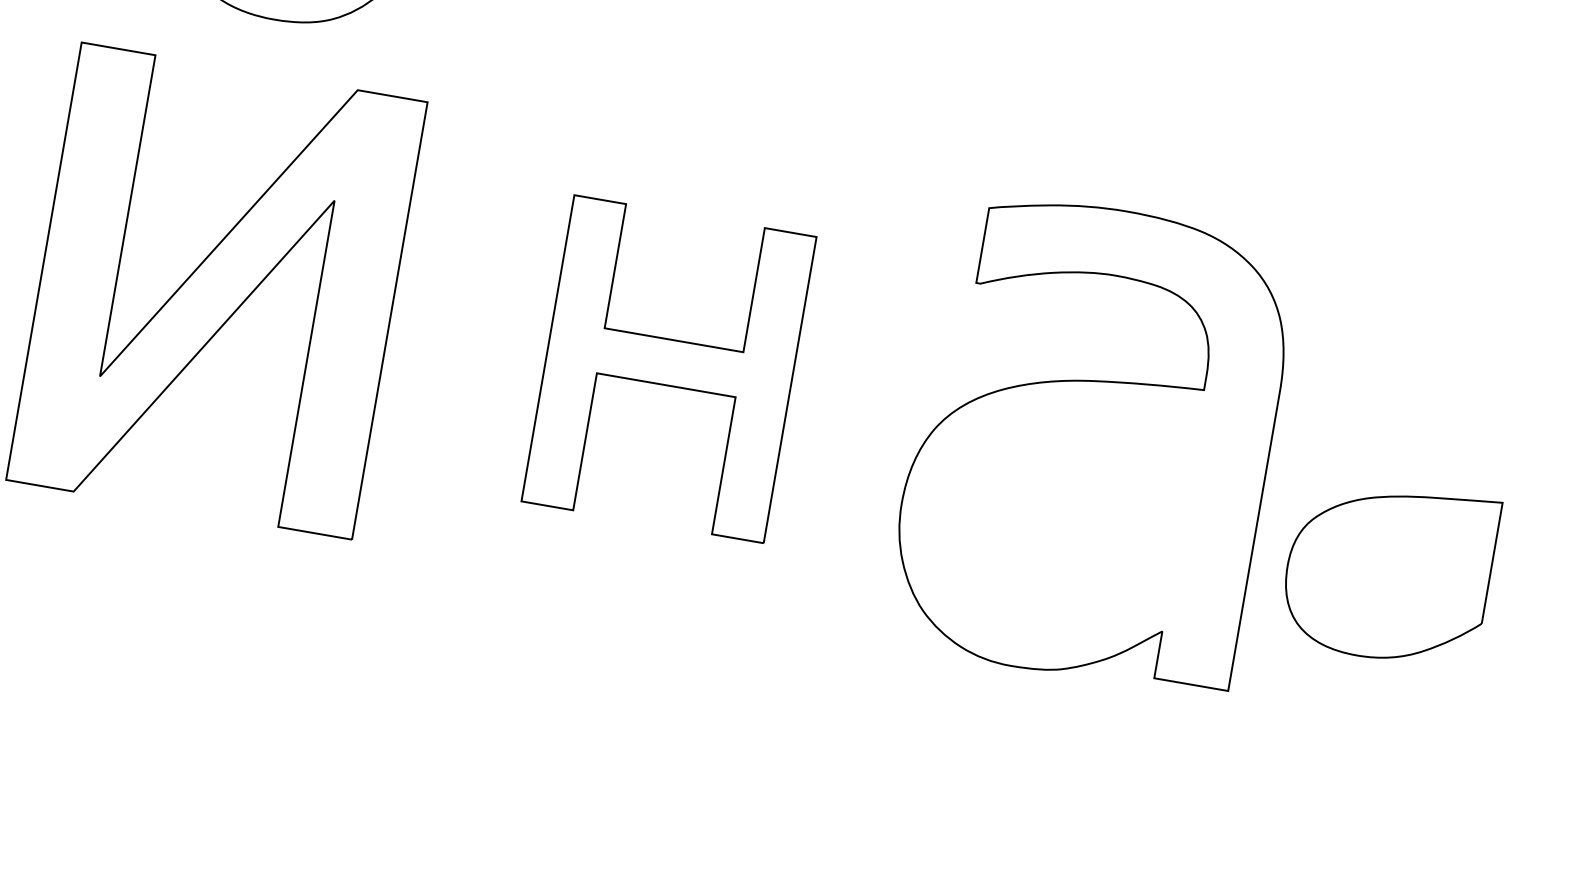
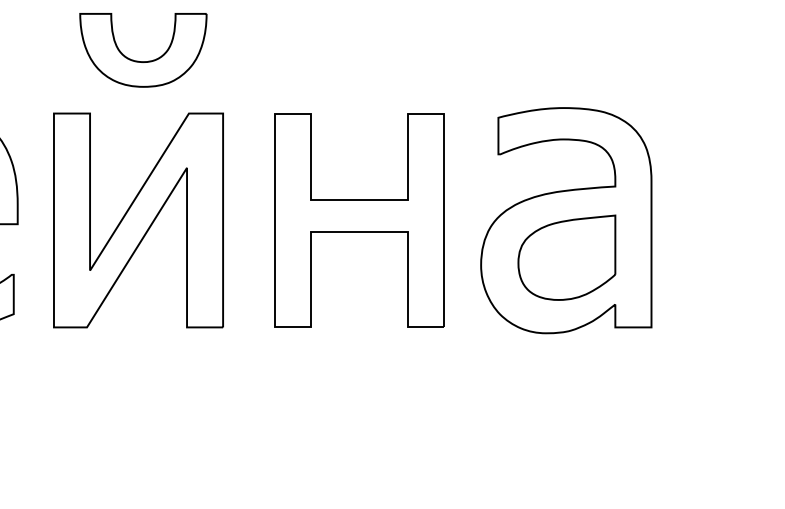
part: (668, 369) -> (359, 220), size x1.43
part: (1387, 571) -> (566, 257), moved

